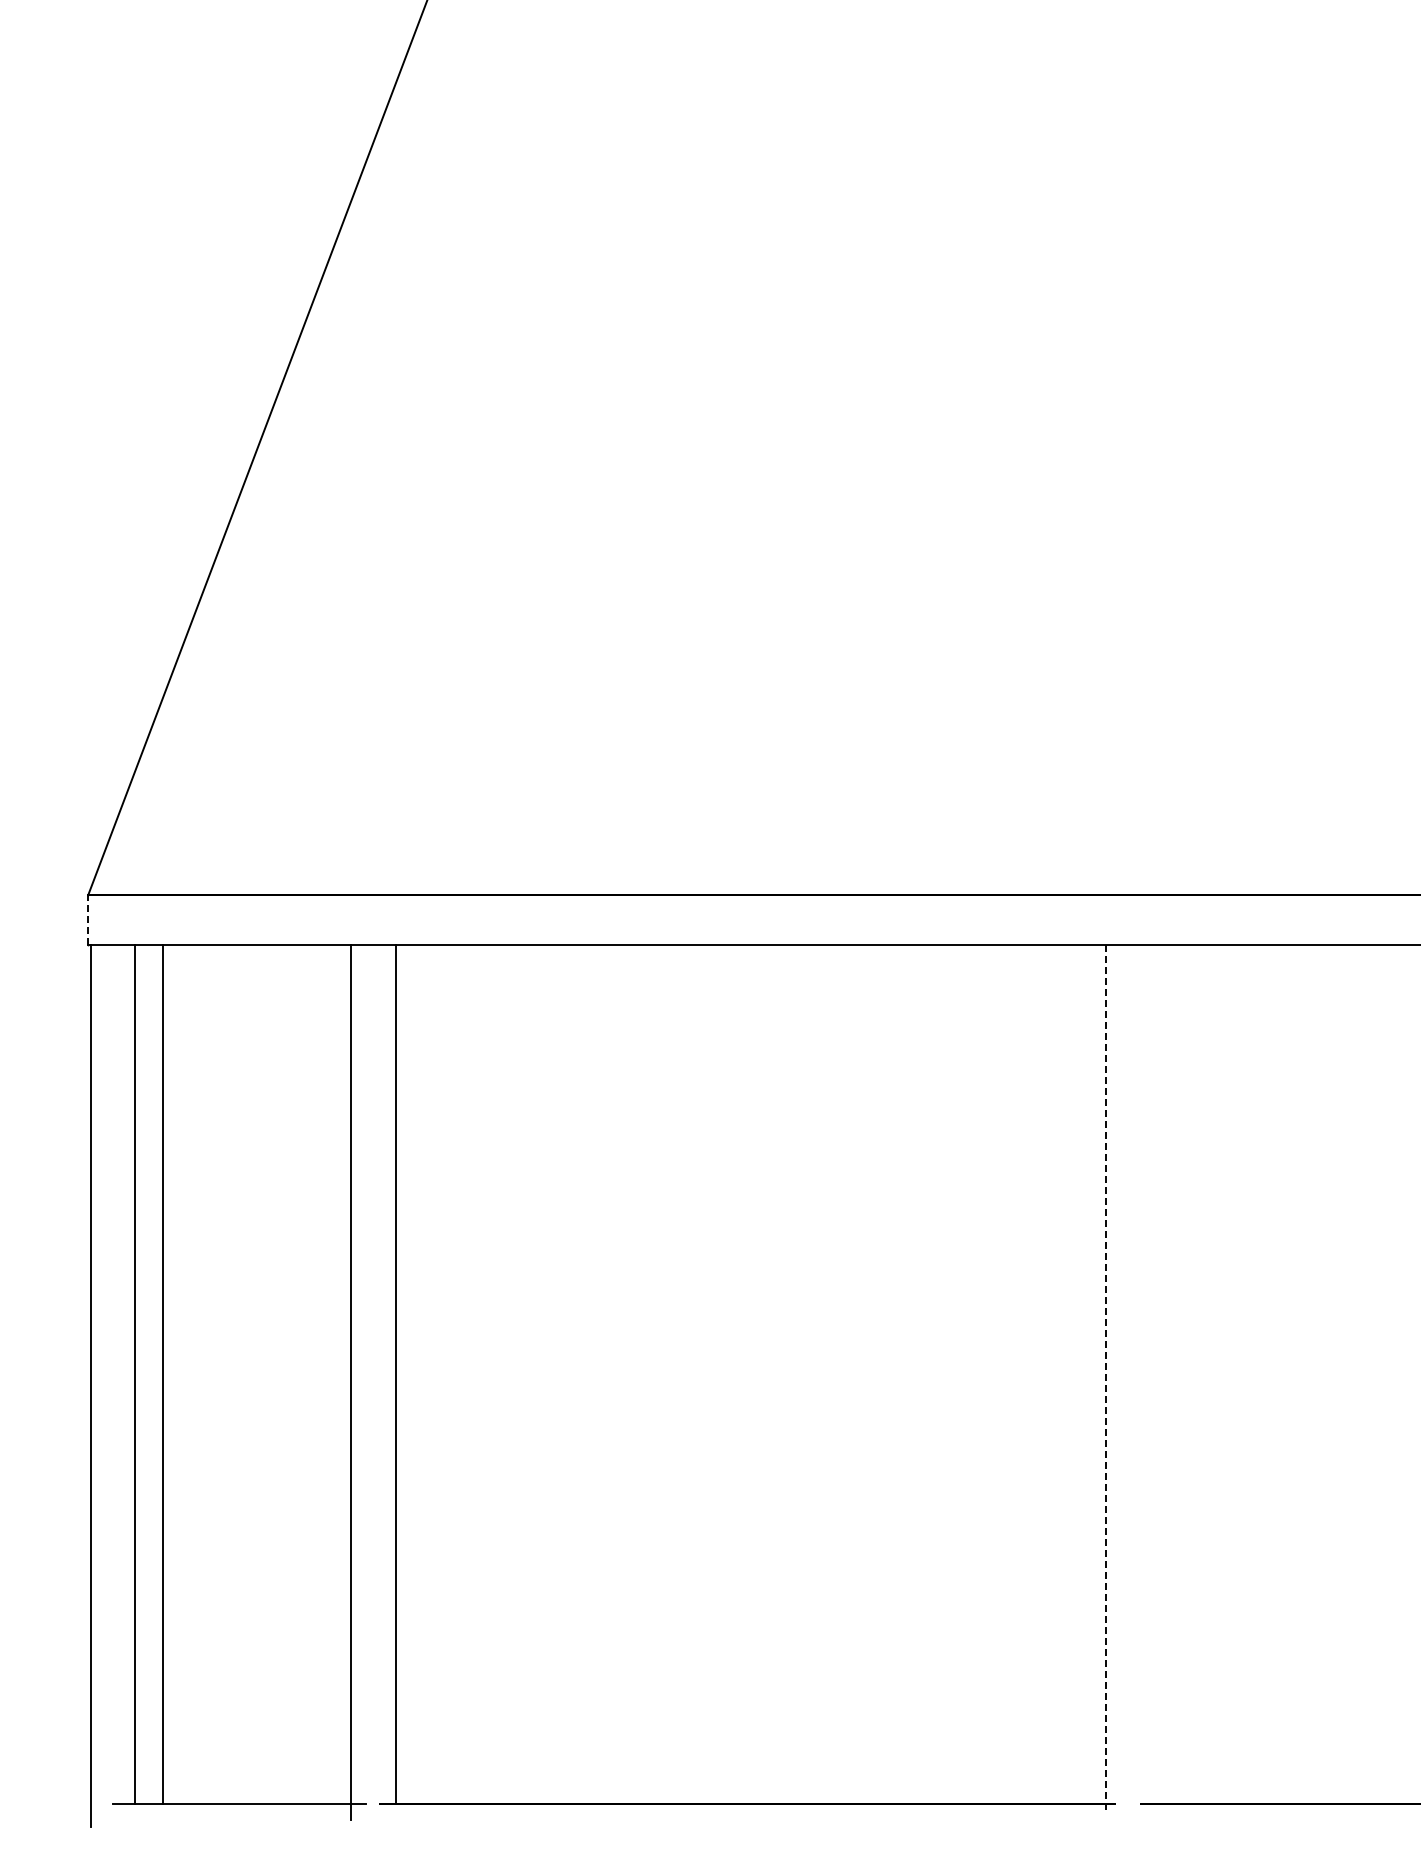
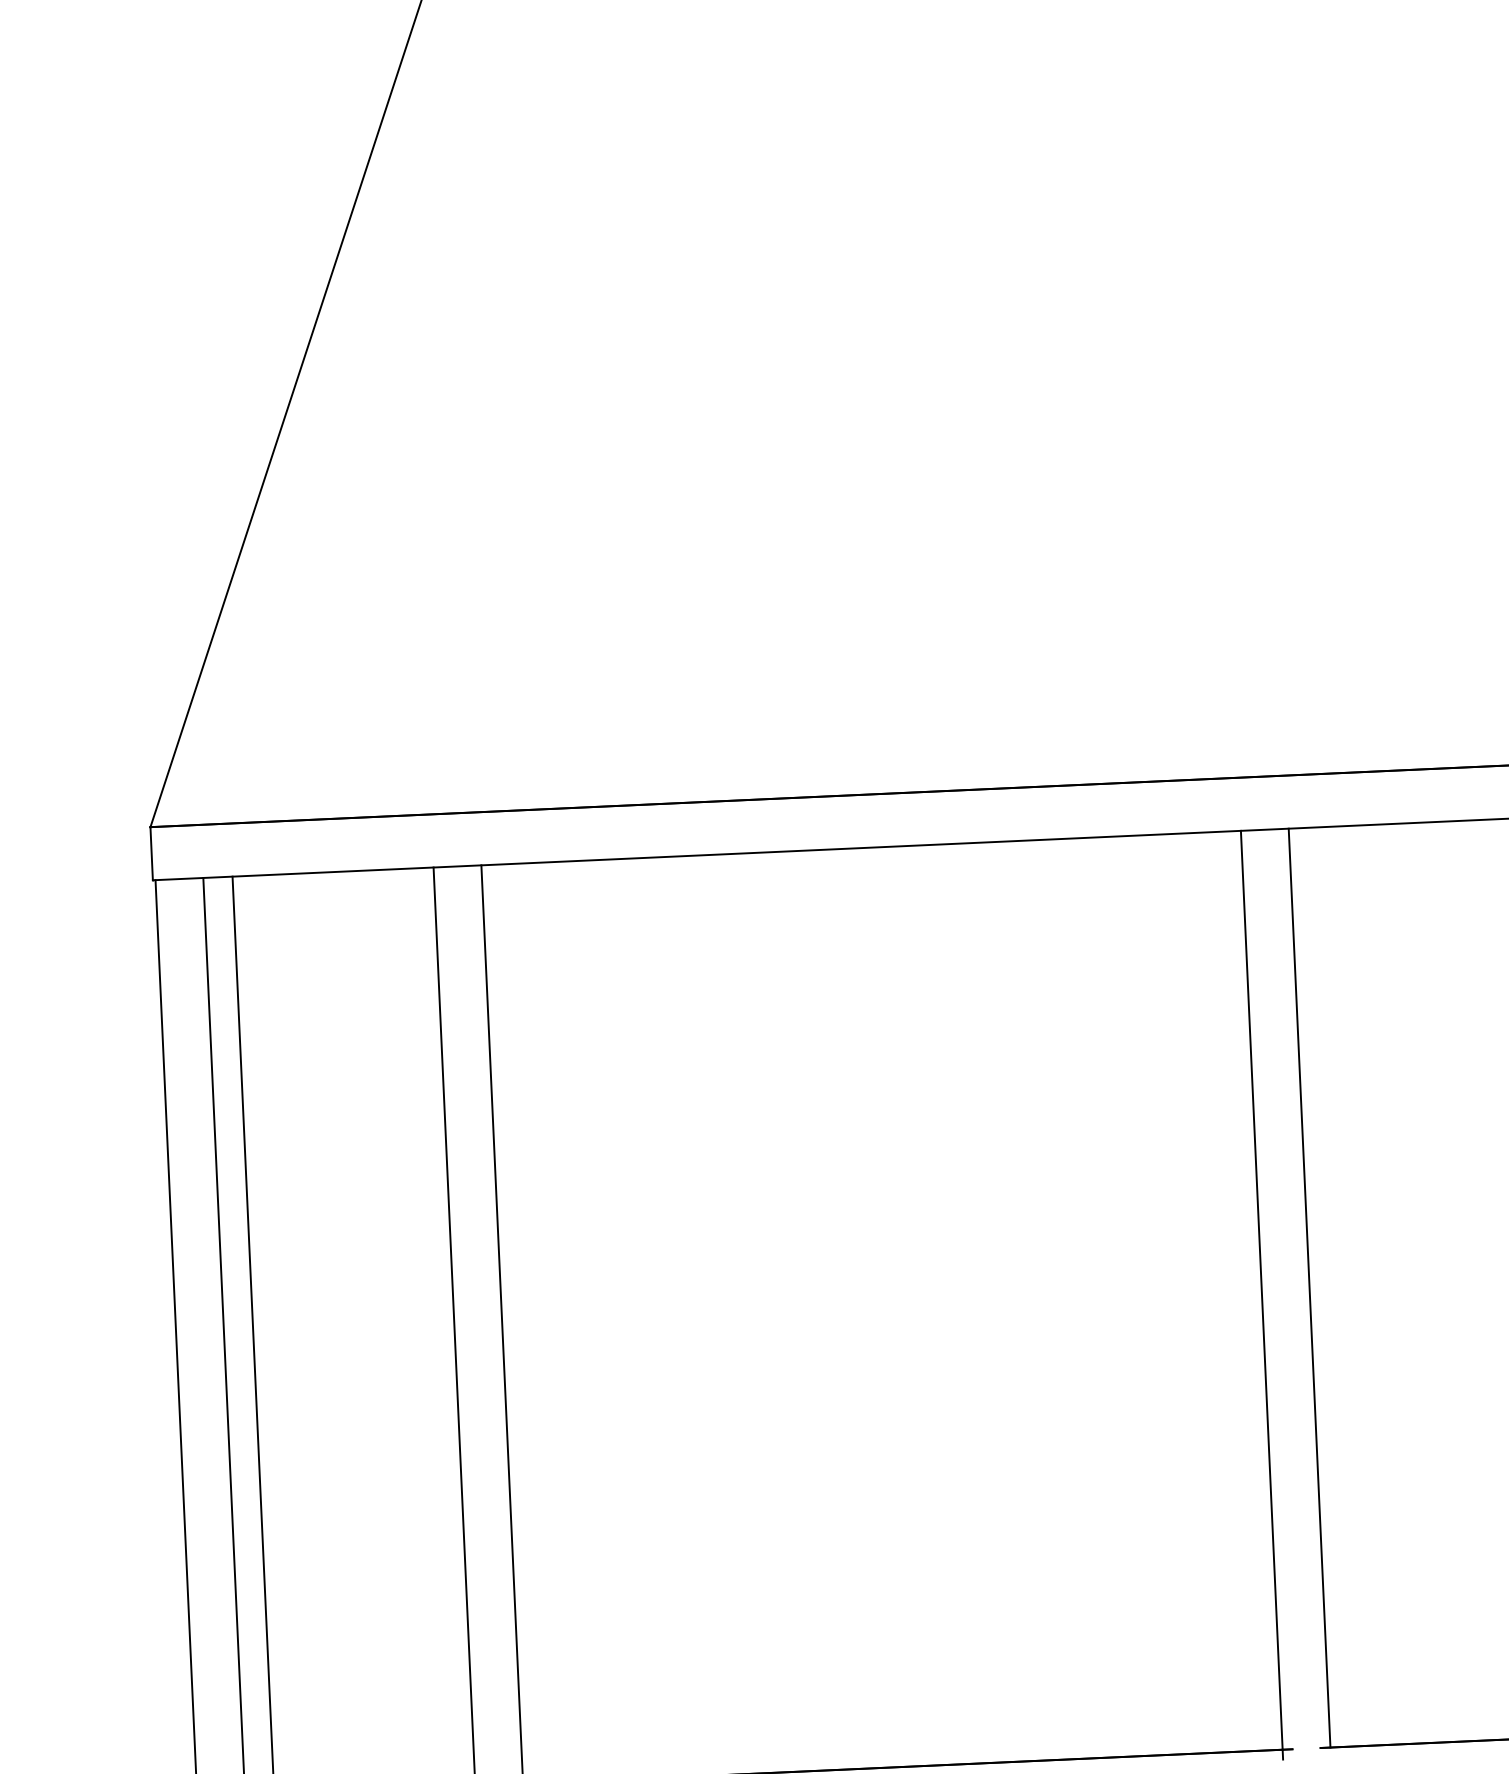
line: (88, 919) -> (151, 853), dashed -> solid
line: (1150, 1374) -> (1309, 1288), added
line: (1105, 1379) -> (1261, 1295), dashed -> solid

